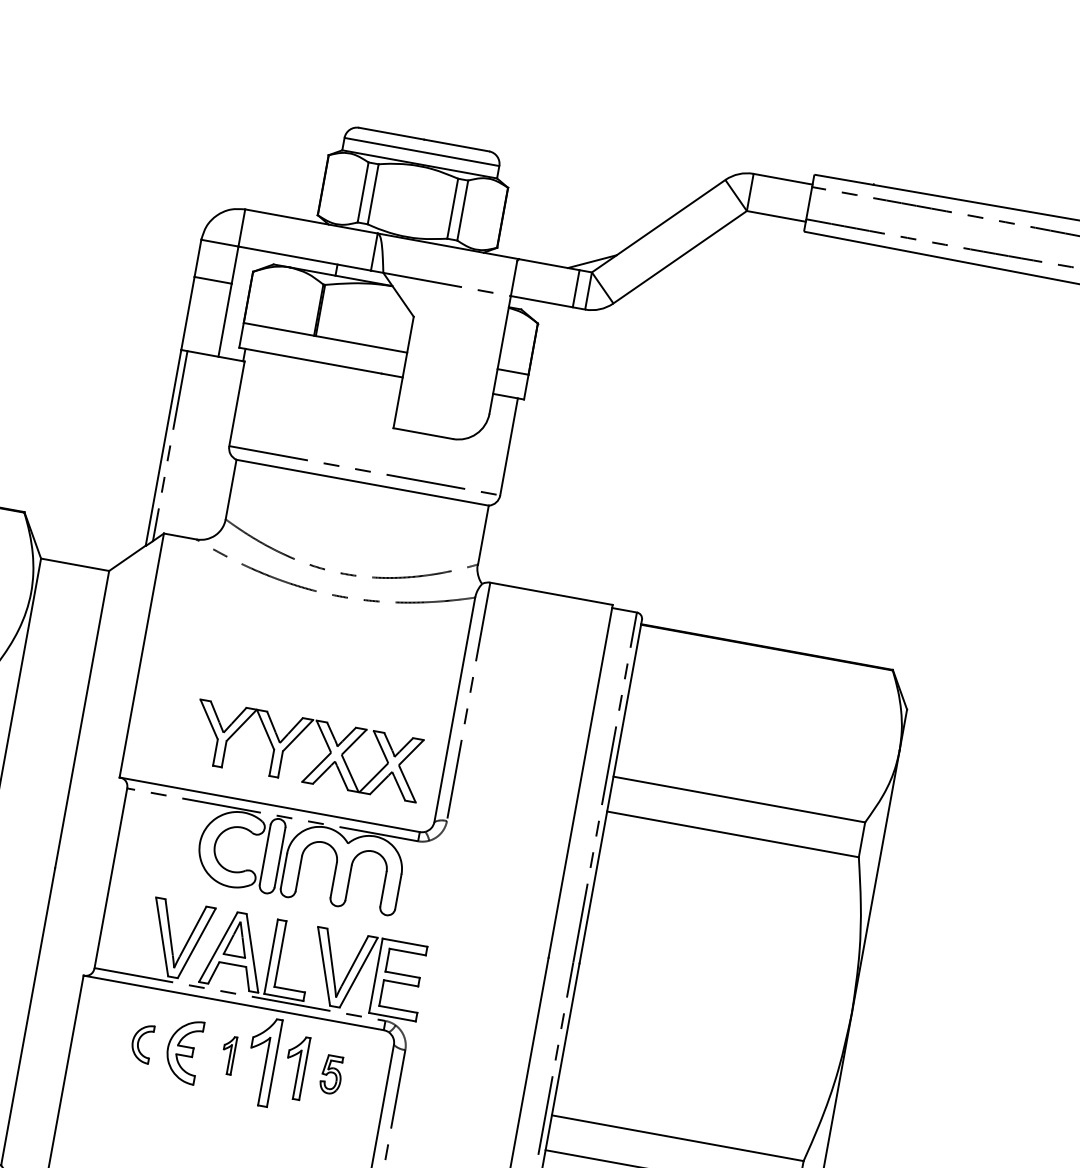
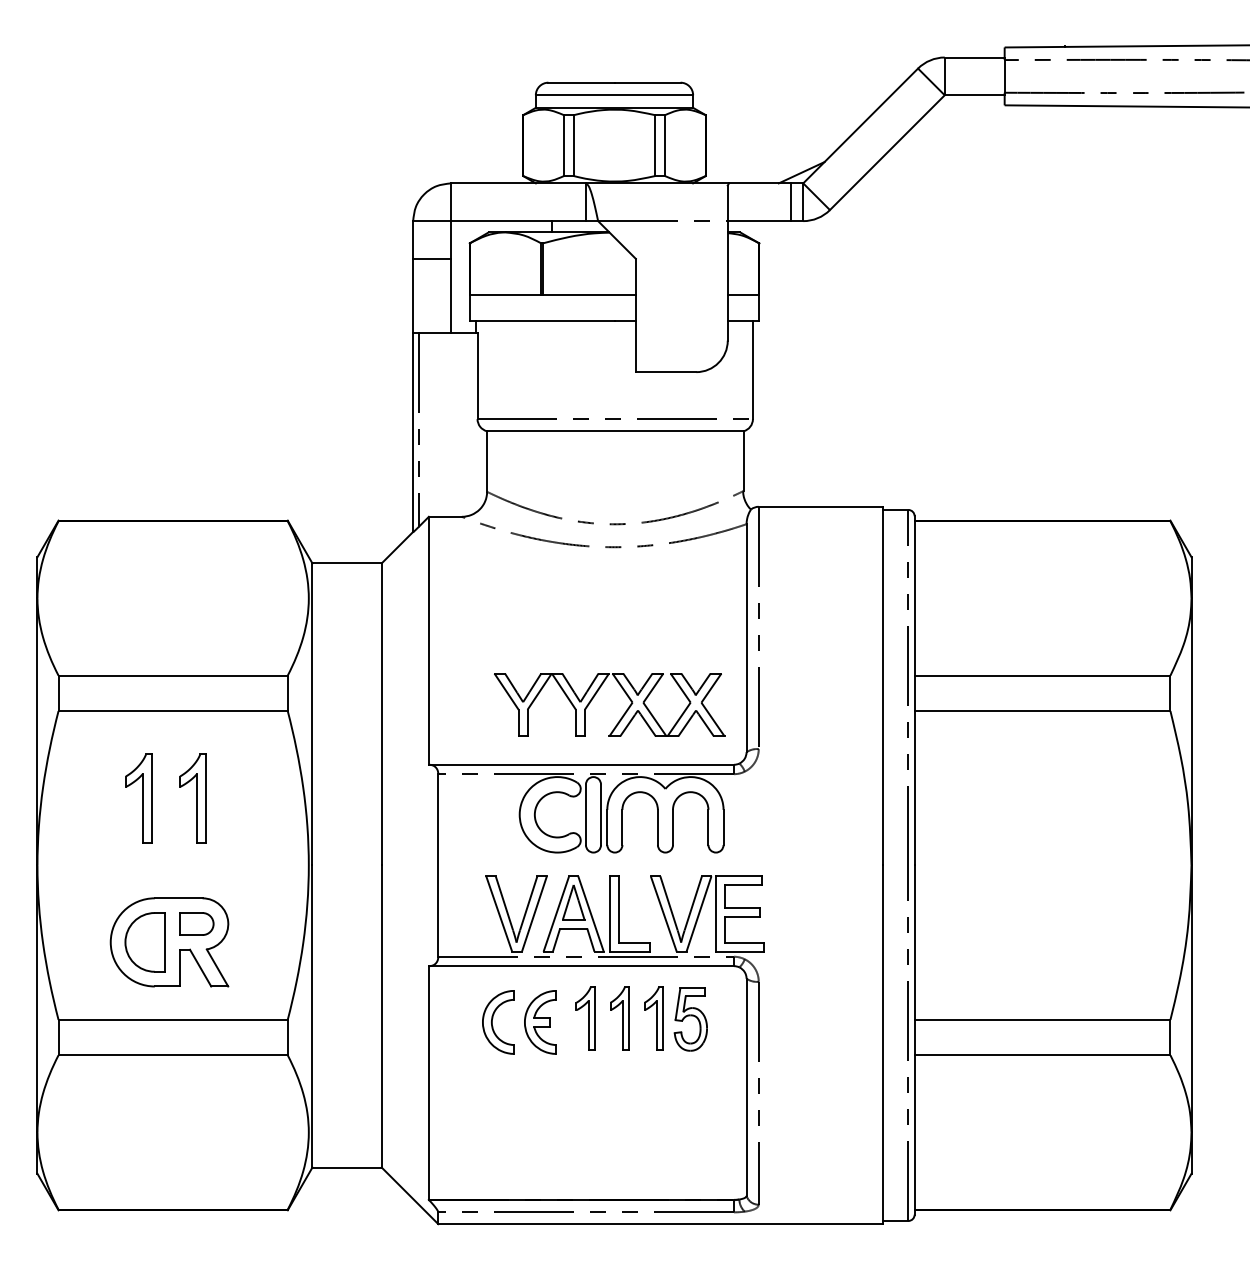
part: (142, 1043) -> (498, 1022), size x1.67
part: (228, 1055) -> (585, 1018), size x1.67
part: (261, 1061) -> (619, 1018), size x0.71
part: (331, 1074) -> (690, 1019), size x1.67

